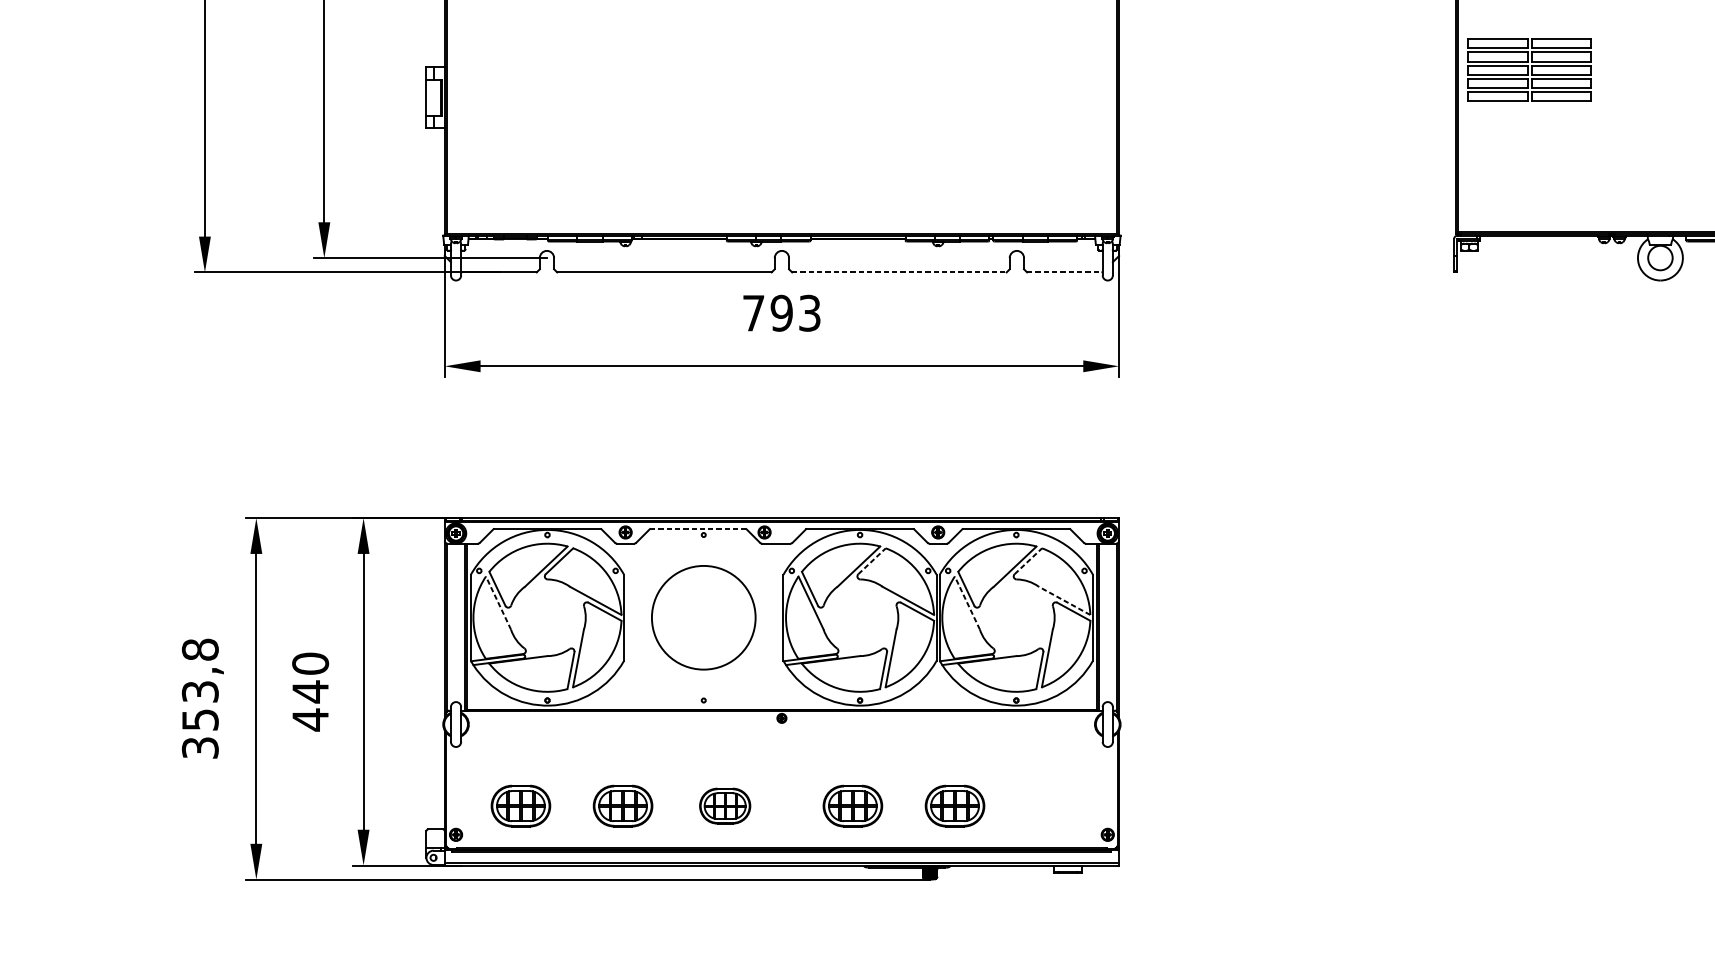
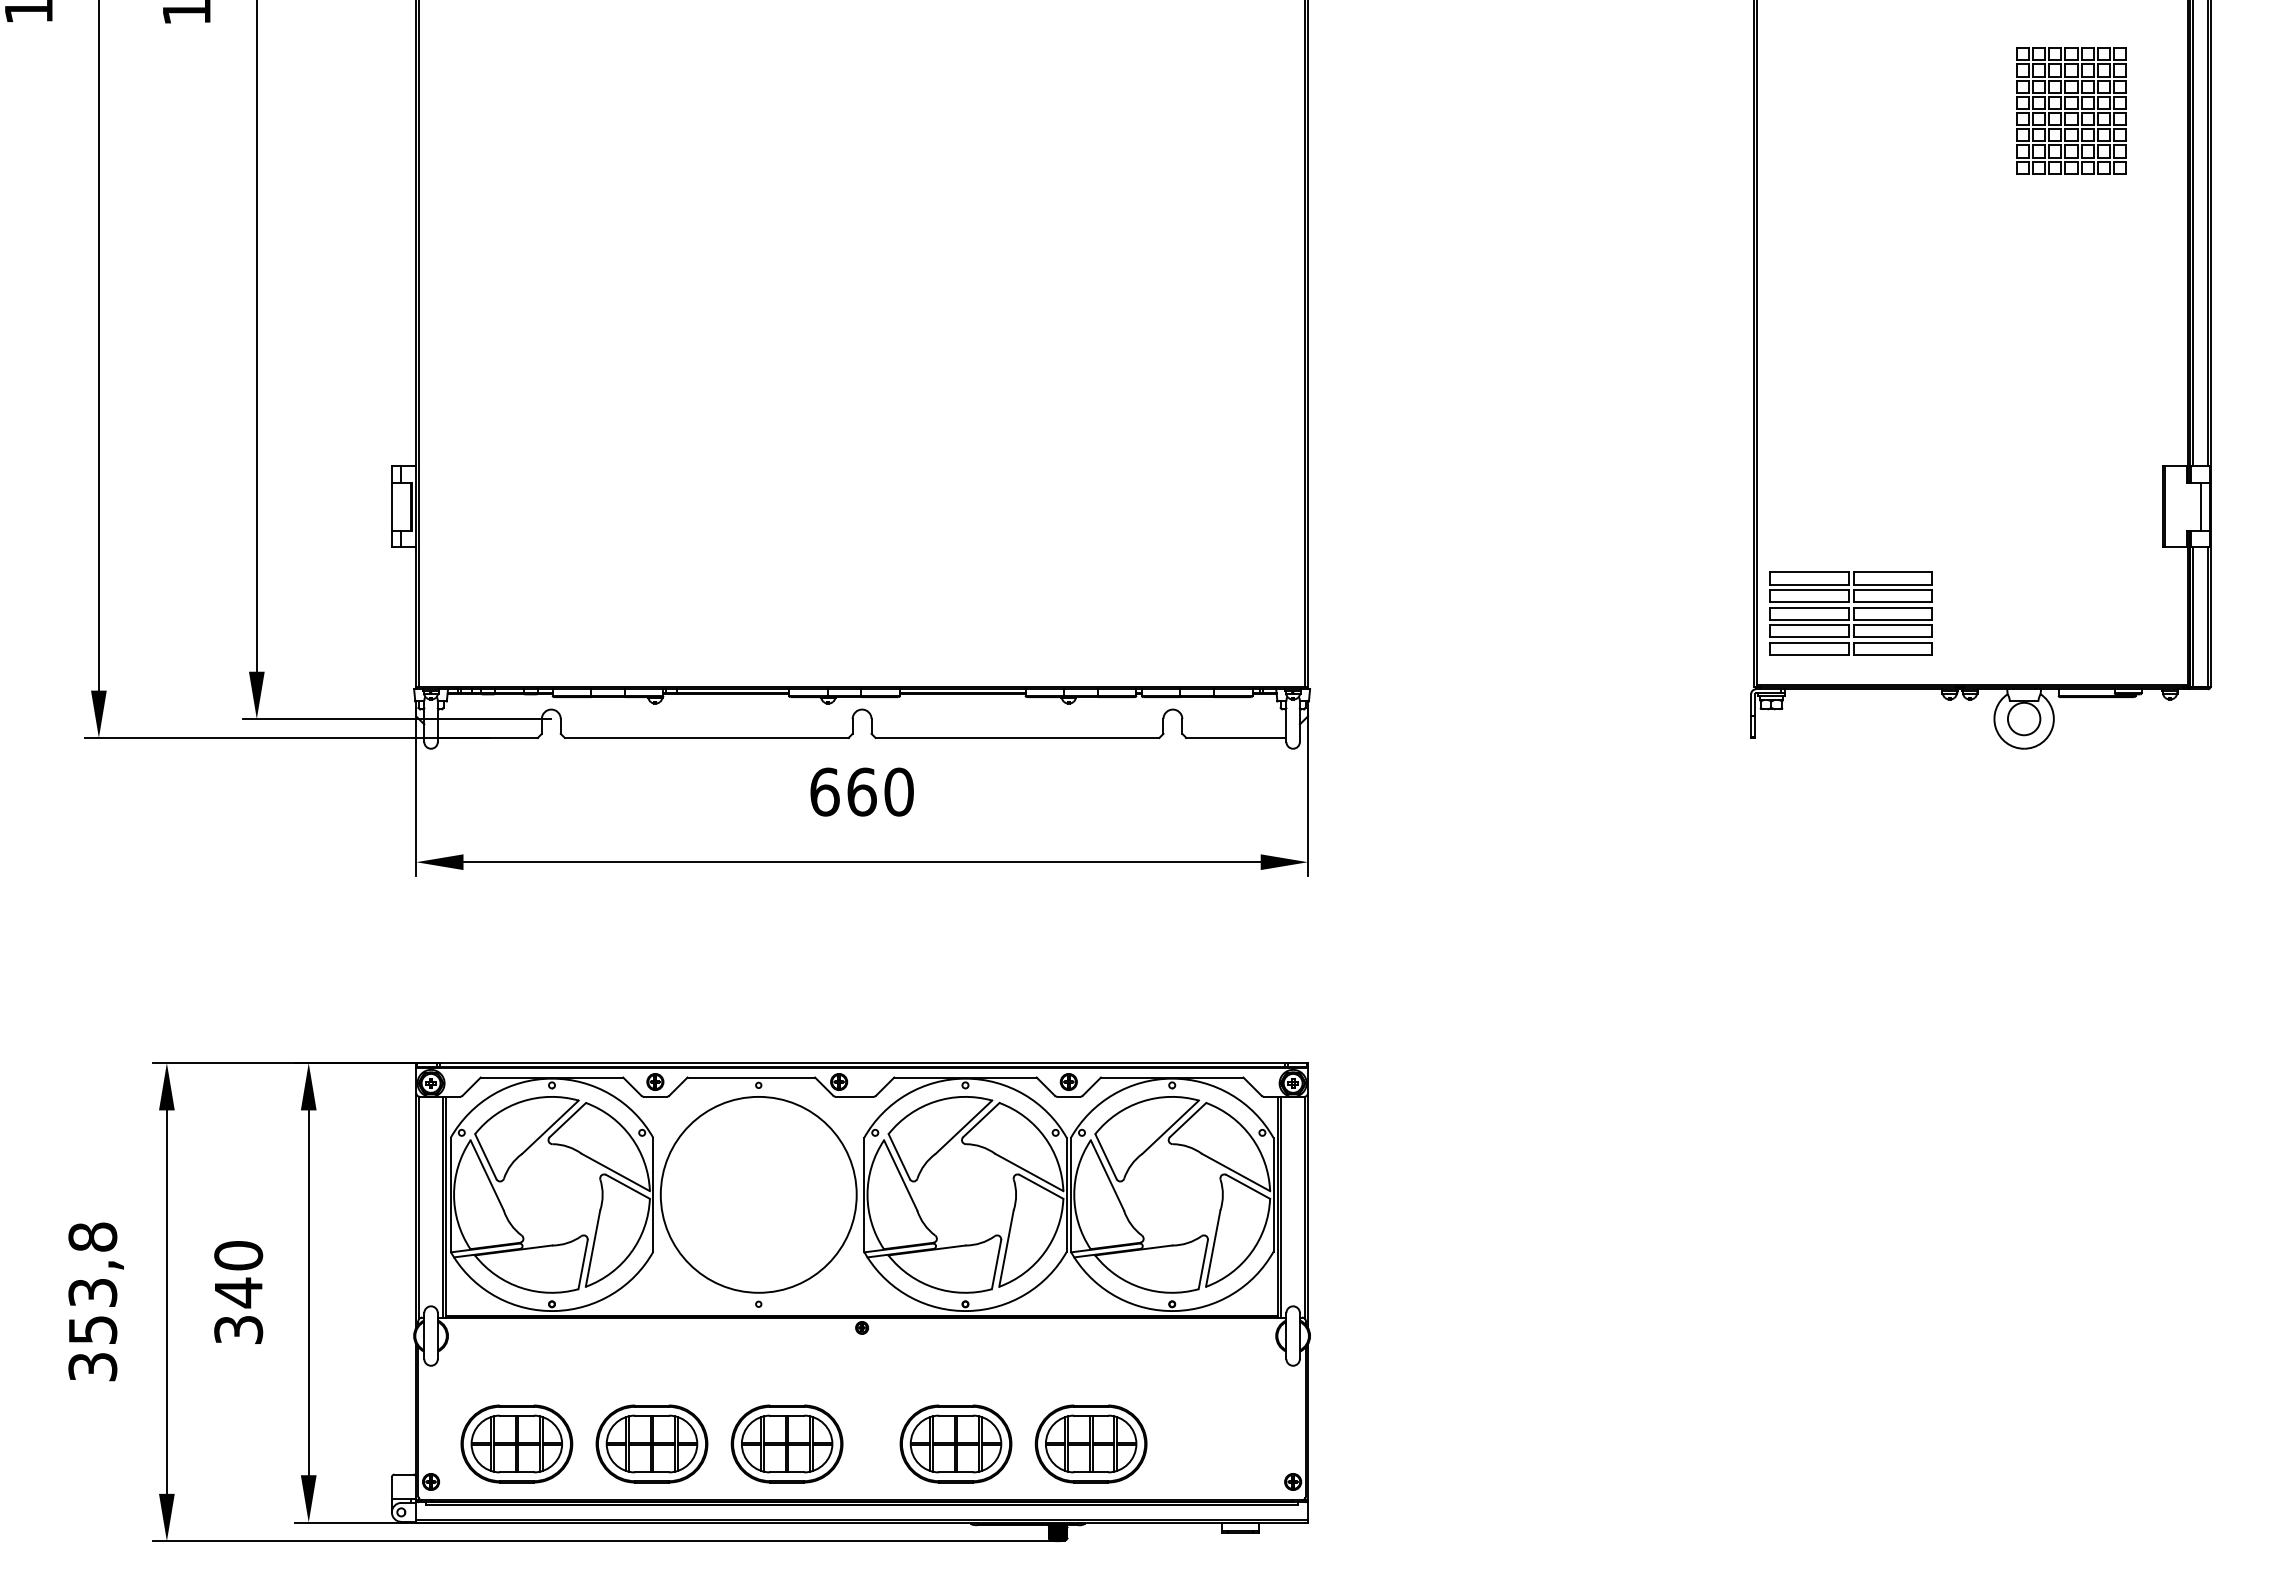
part: (1529, 70) -> (1850, 613), moved
line: (899, 272) -> (1017, 737), dashed -> solid
line: (1064, 272) -> (1236, 737), dashed -> solid
text: (781, 312) -> (861, 791), 793 -> 660
line: (698, 529) -> (751, 1077), dashed -> solid
line: (872, 561) -> (981, 1120), dashed -> solid
line: (1028, 561) -> (1188, 1120), dashed -> solid
line: (1064, 600) -> (1236, 1172), dashed -> solid
line: (498, 603) -> (487, 1175), dashed -> solid
line: (967, 603) -> (1107, 1175), dashed -> solid
circle: (703, 617) -> (758, 1194), size x1.43
text: (310, 719) -> (238, 1329), 440 -> 340
part: (520, 805) -> (516, 1443), size x1.43
part: (622, 805) -> (651, 1443), size x1.43
part: (724, 805) -> (786, 1443), size x1.67
part: (852, 805) -> (955, 1443), size x1.43
part: (954, 805) -> (1090, 1443), size x1.43

